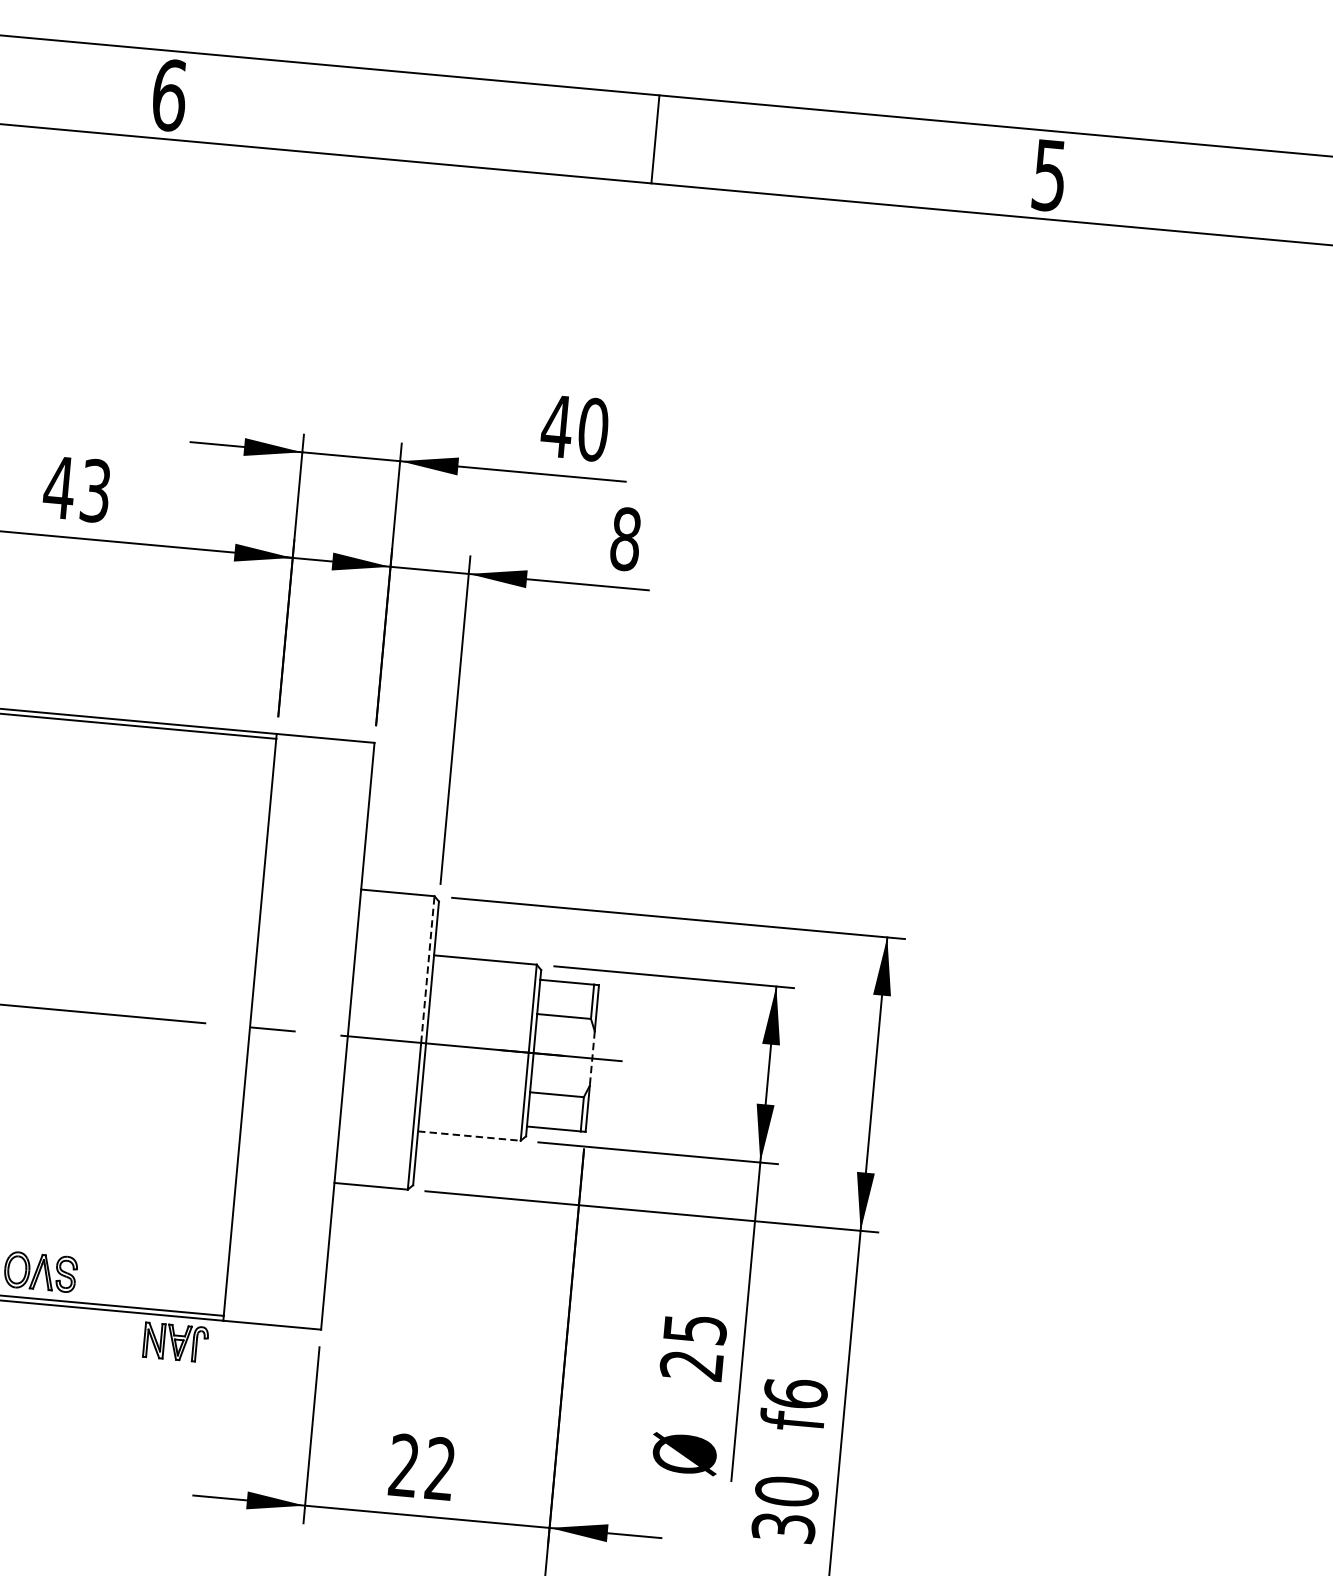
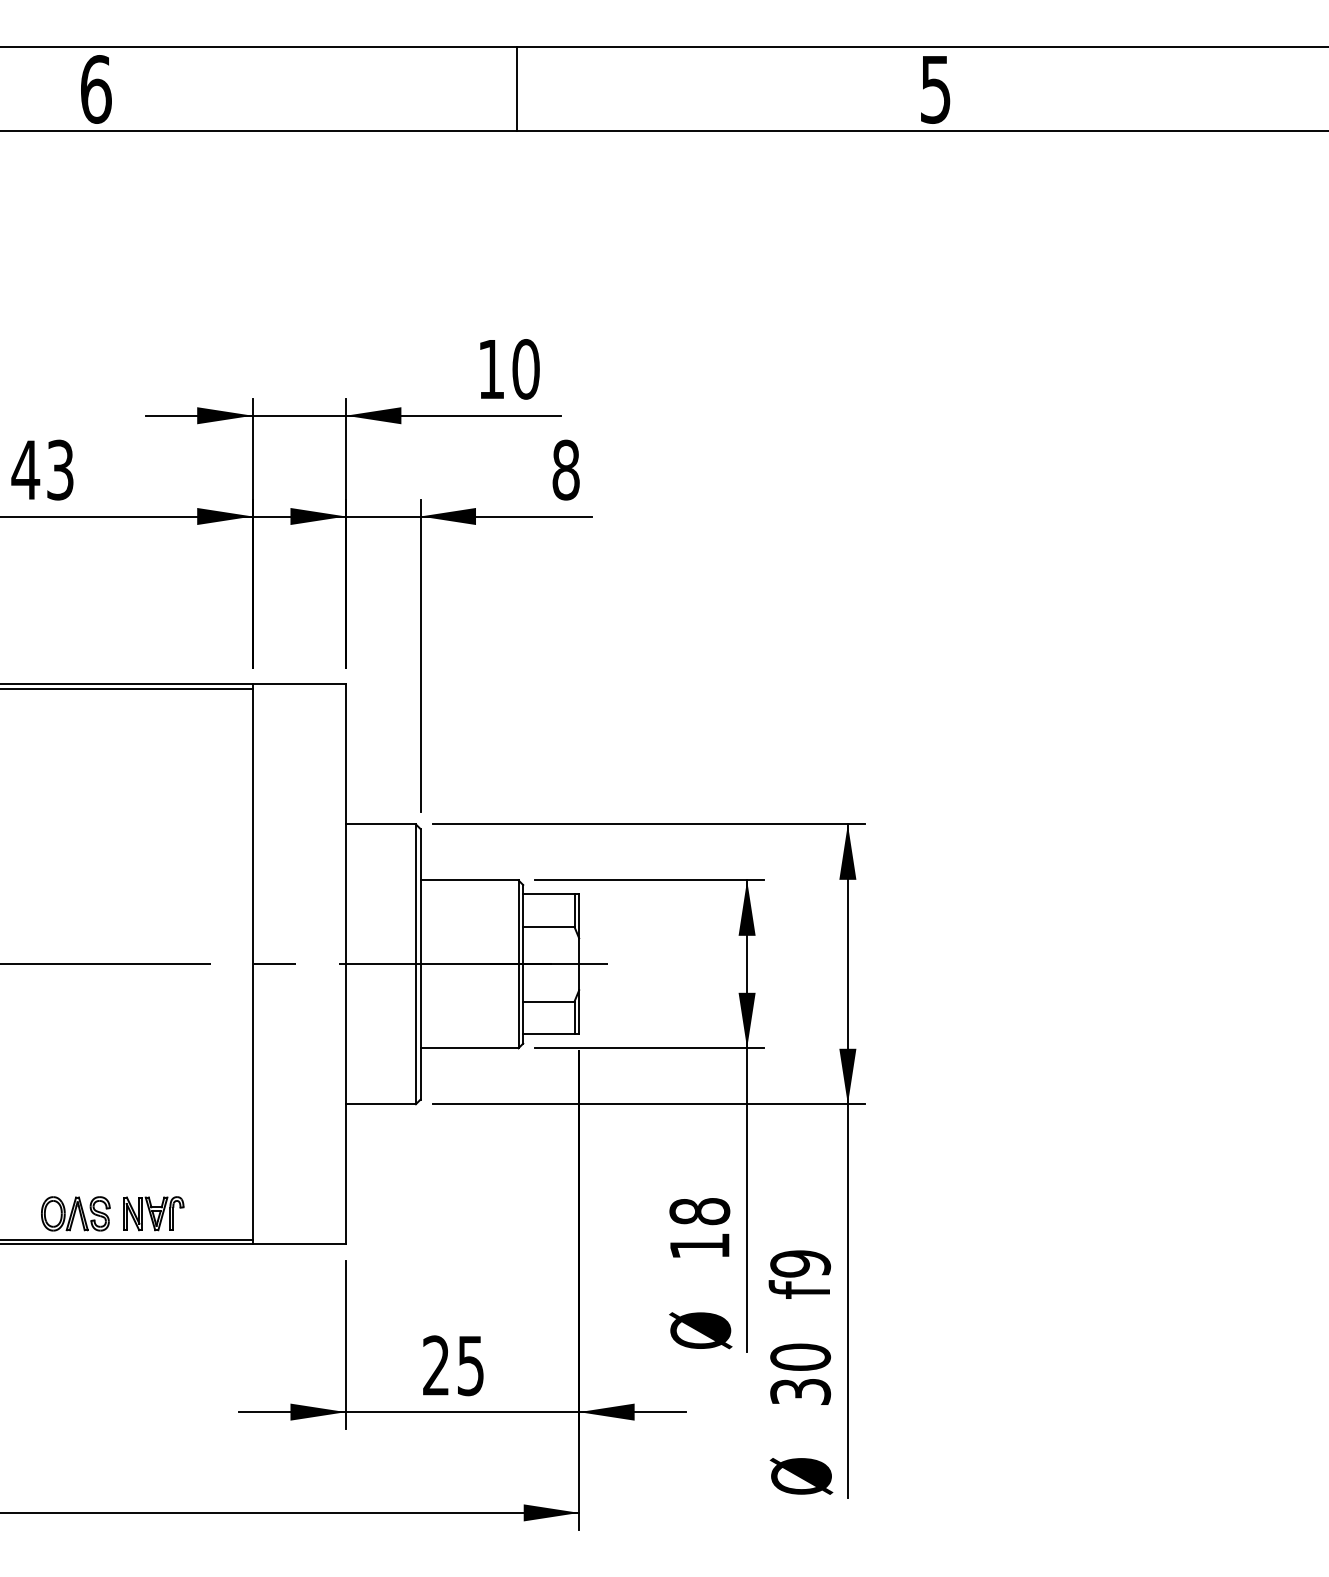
line: (655, 139) -> (516, 89), moved
text: (557, 426) -> (491, 369), 40 -> 10
line: (427, 969) -> (415, 894), dashed -> solid
line: (592, 1058) -> (579, 964), dashed -> solid
line: (469, 1136) -> (469, 1048), dashed -> solid
part: (175, 1342) -> (153, 1213), moved
text: (693, 1346) -> (699, 1228), 25 -> 18
text: (795, 1393) -> (800, 1263), f6 -> f9
text: (440, 1468) -> (470, 1365), 22 -> 25

